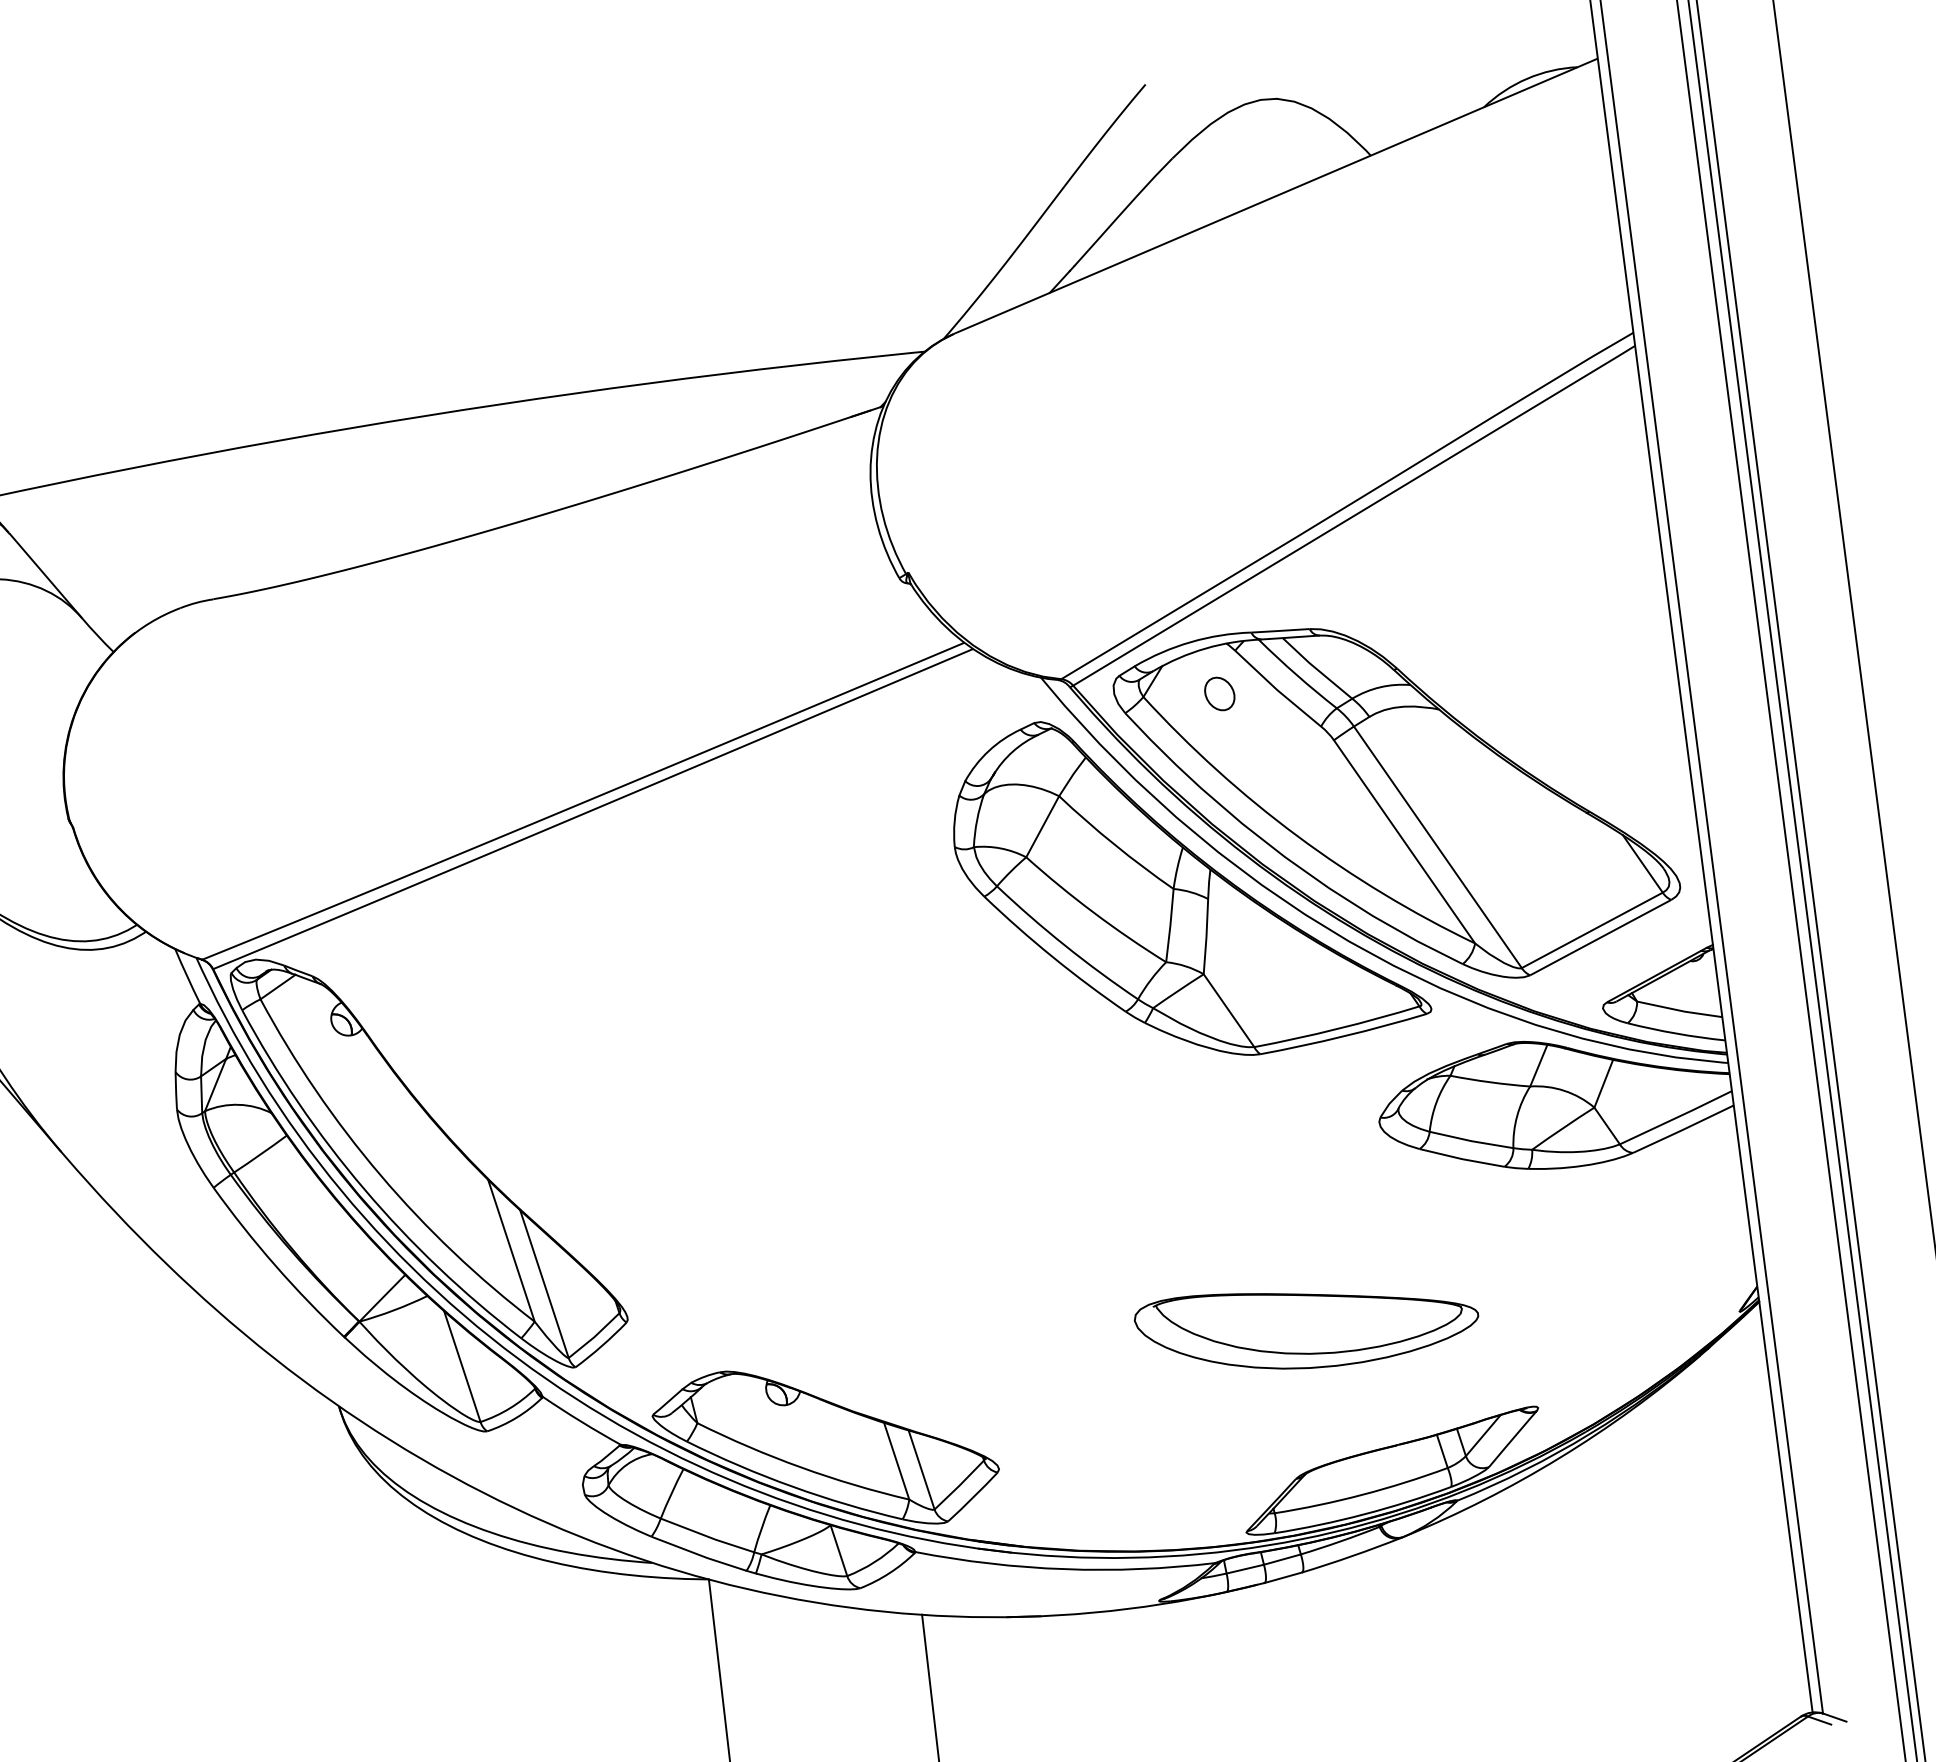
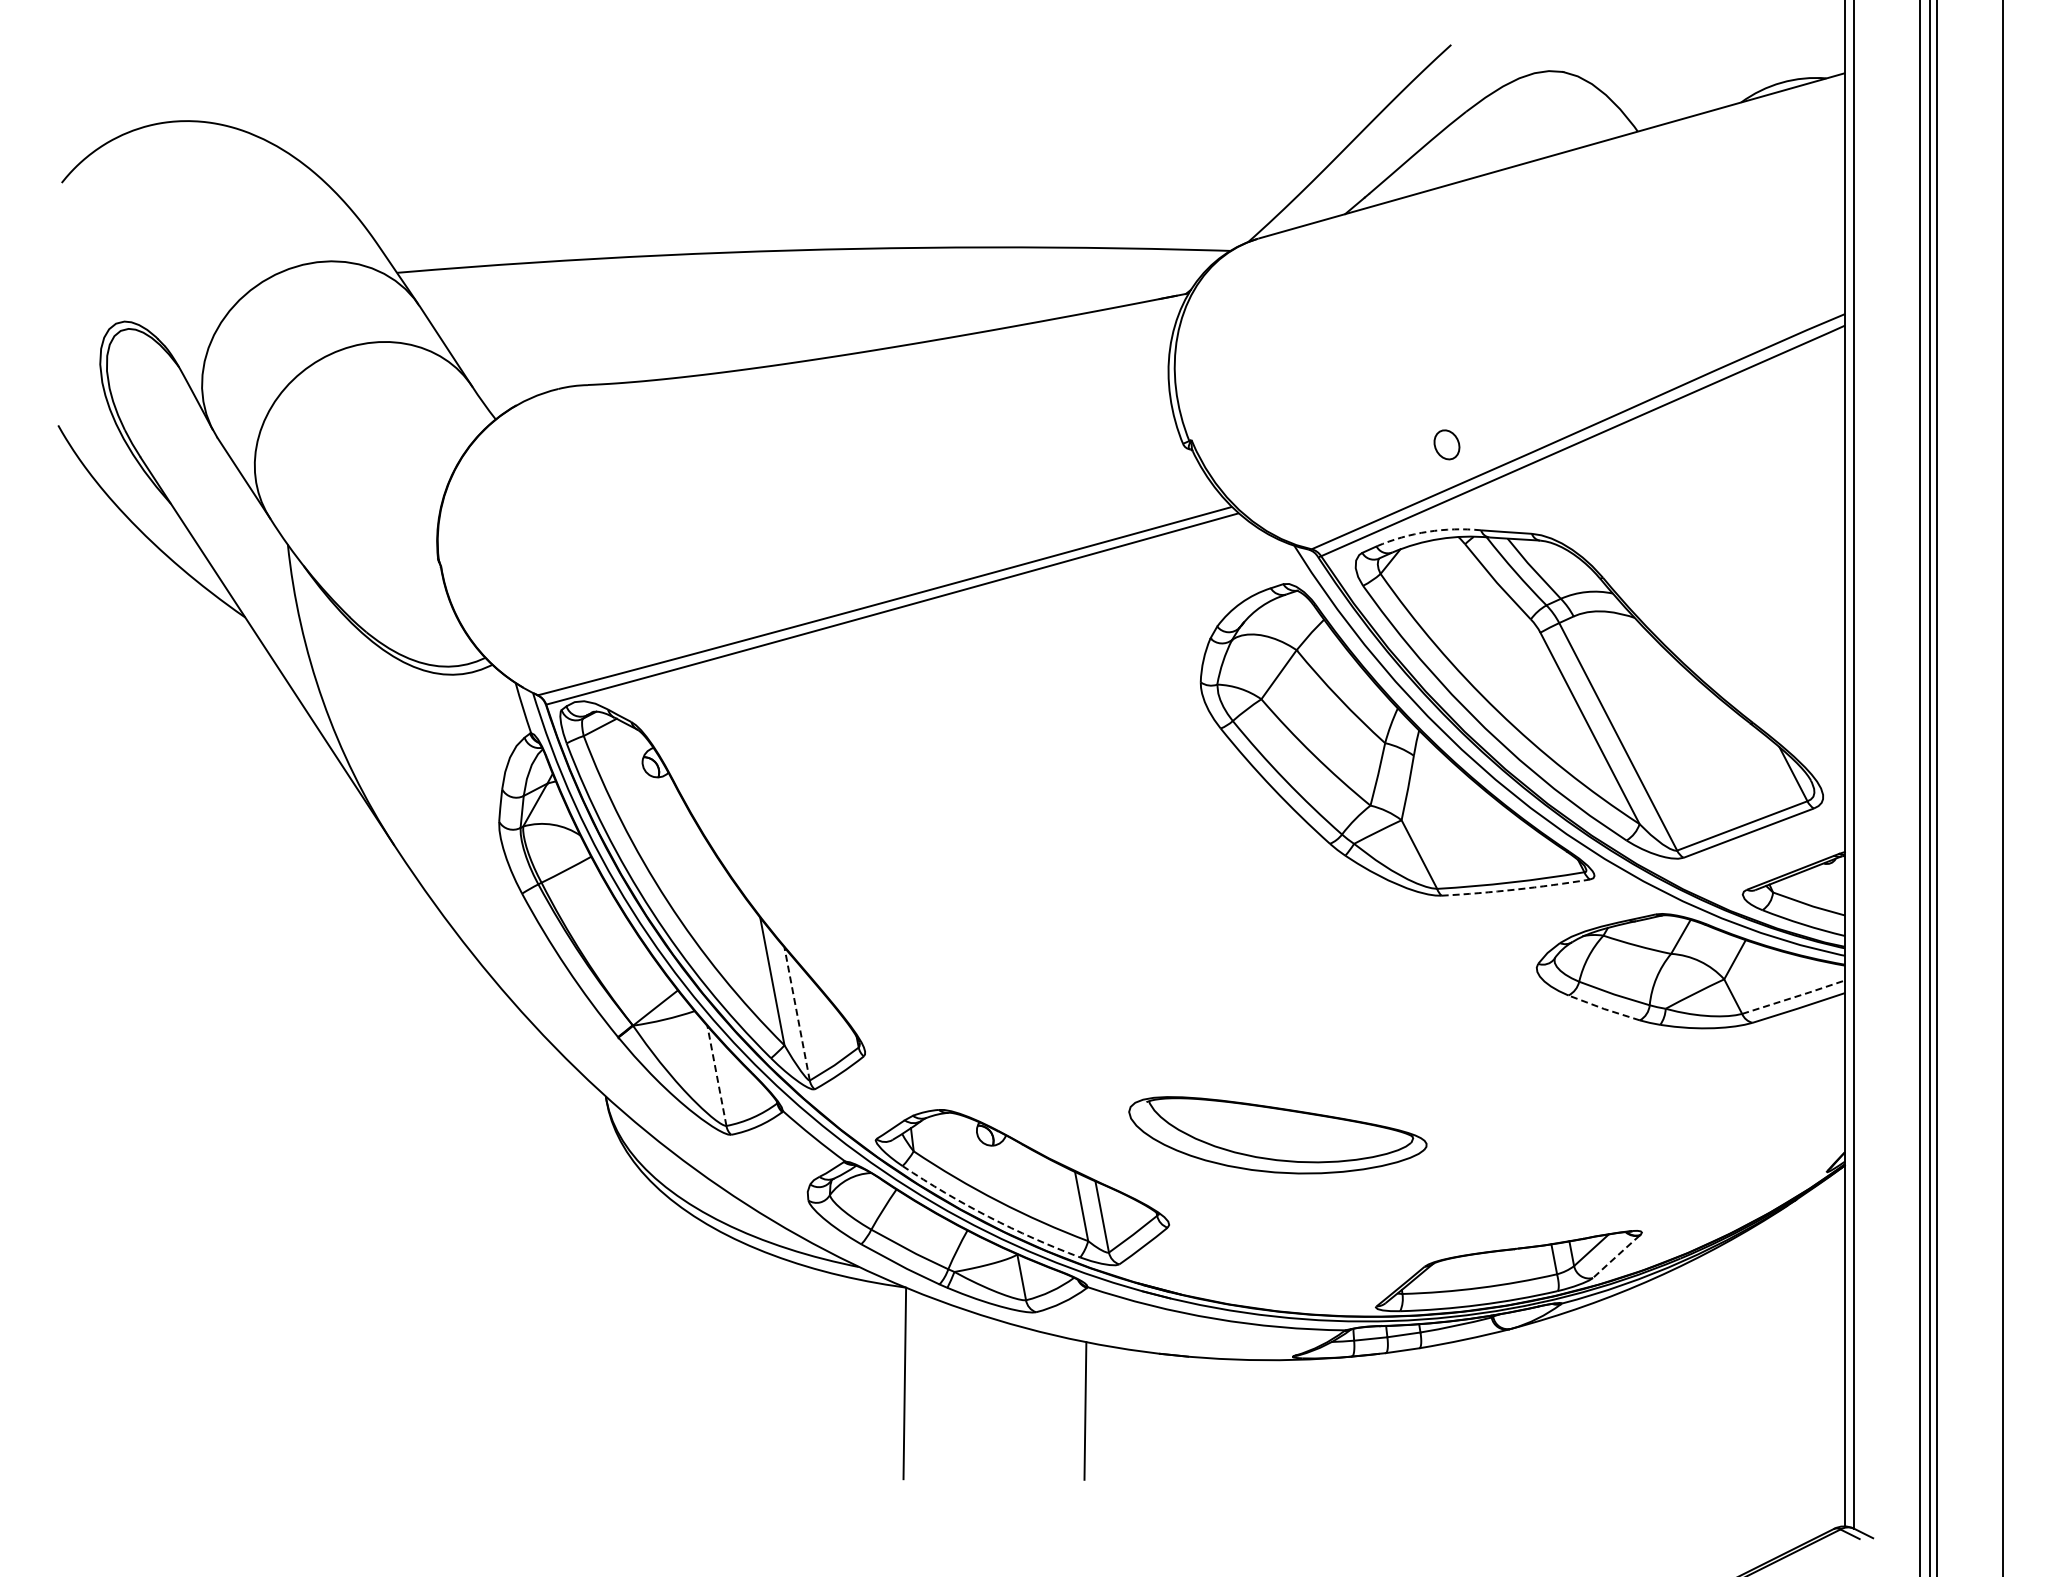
arc: (1190, 641) -> (1427, 531), solid -> dashed
part: (1219, 693) -> (1446, 444), moved
arc: (1344, 1036) -> (1516, 889), solid -> dashed
line: (1675, 1118) -> (1793, 997), solid -> dashed
line: (1462, 1158) -> (1604, 1008), solid -> dashed
line: (544, 1284) -> (797, 1014), solid -> dashed
part: (1307, 1325) -> (1277, 1135), moved
line: (461, 1366) -> (716, 1075), solid -> dashed
line: (1512, 1438) -> (1616, 1256), solid -> dashed
arc: (792, 1486) -> (988, 1216), solid -> dashed

